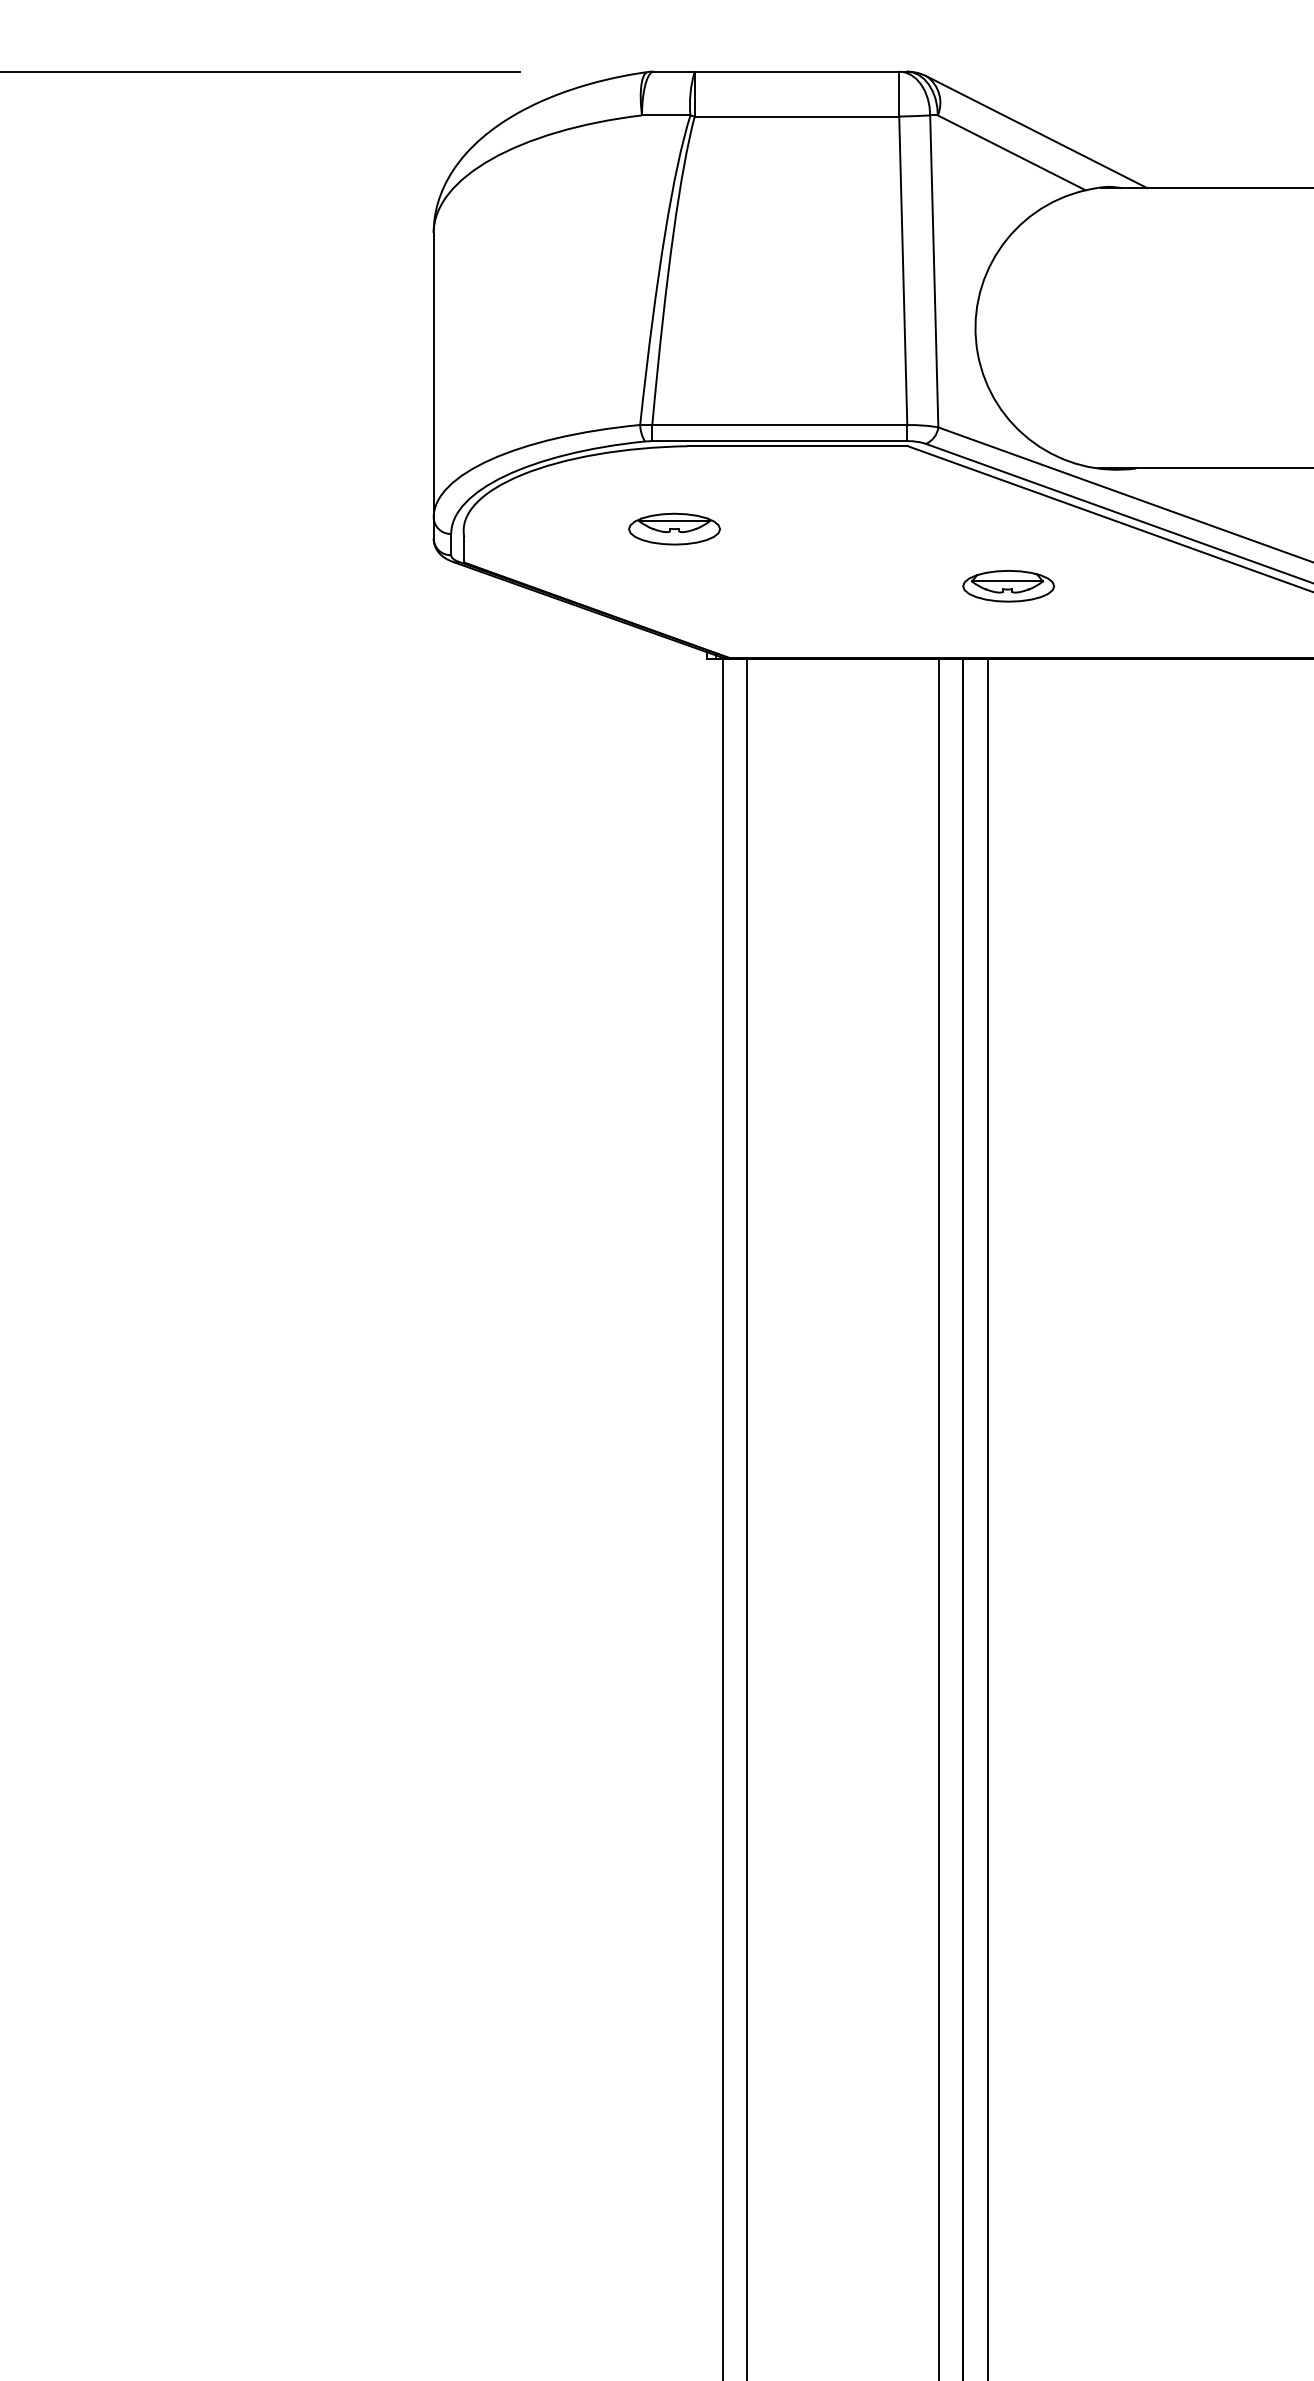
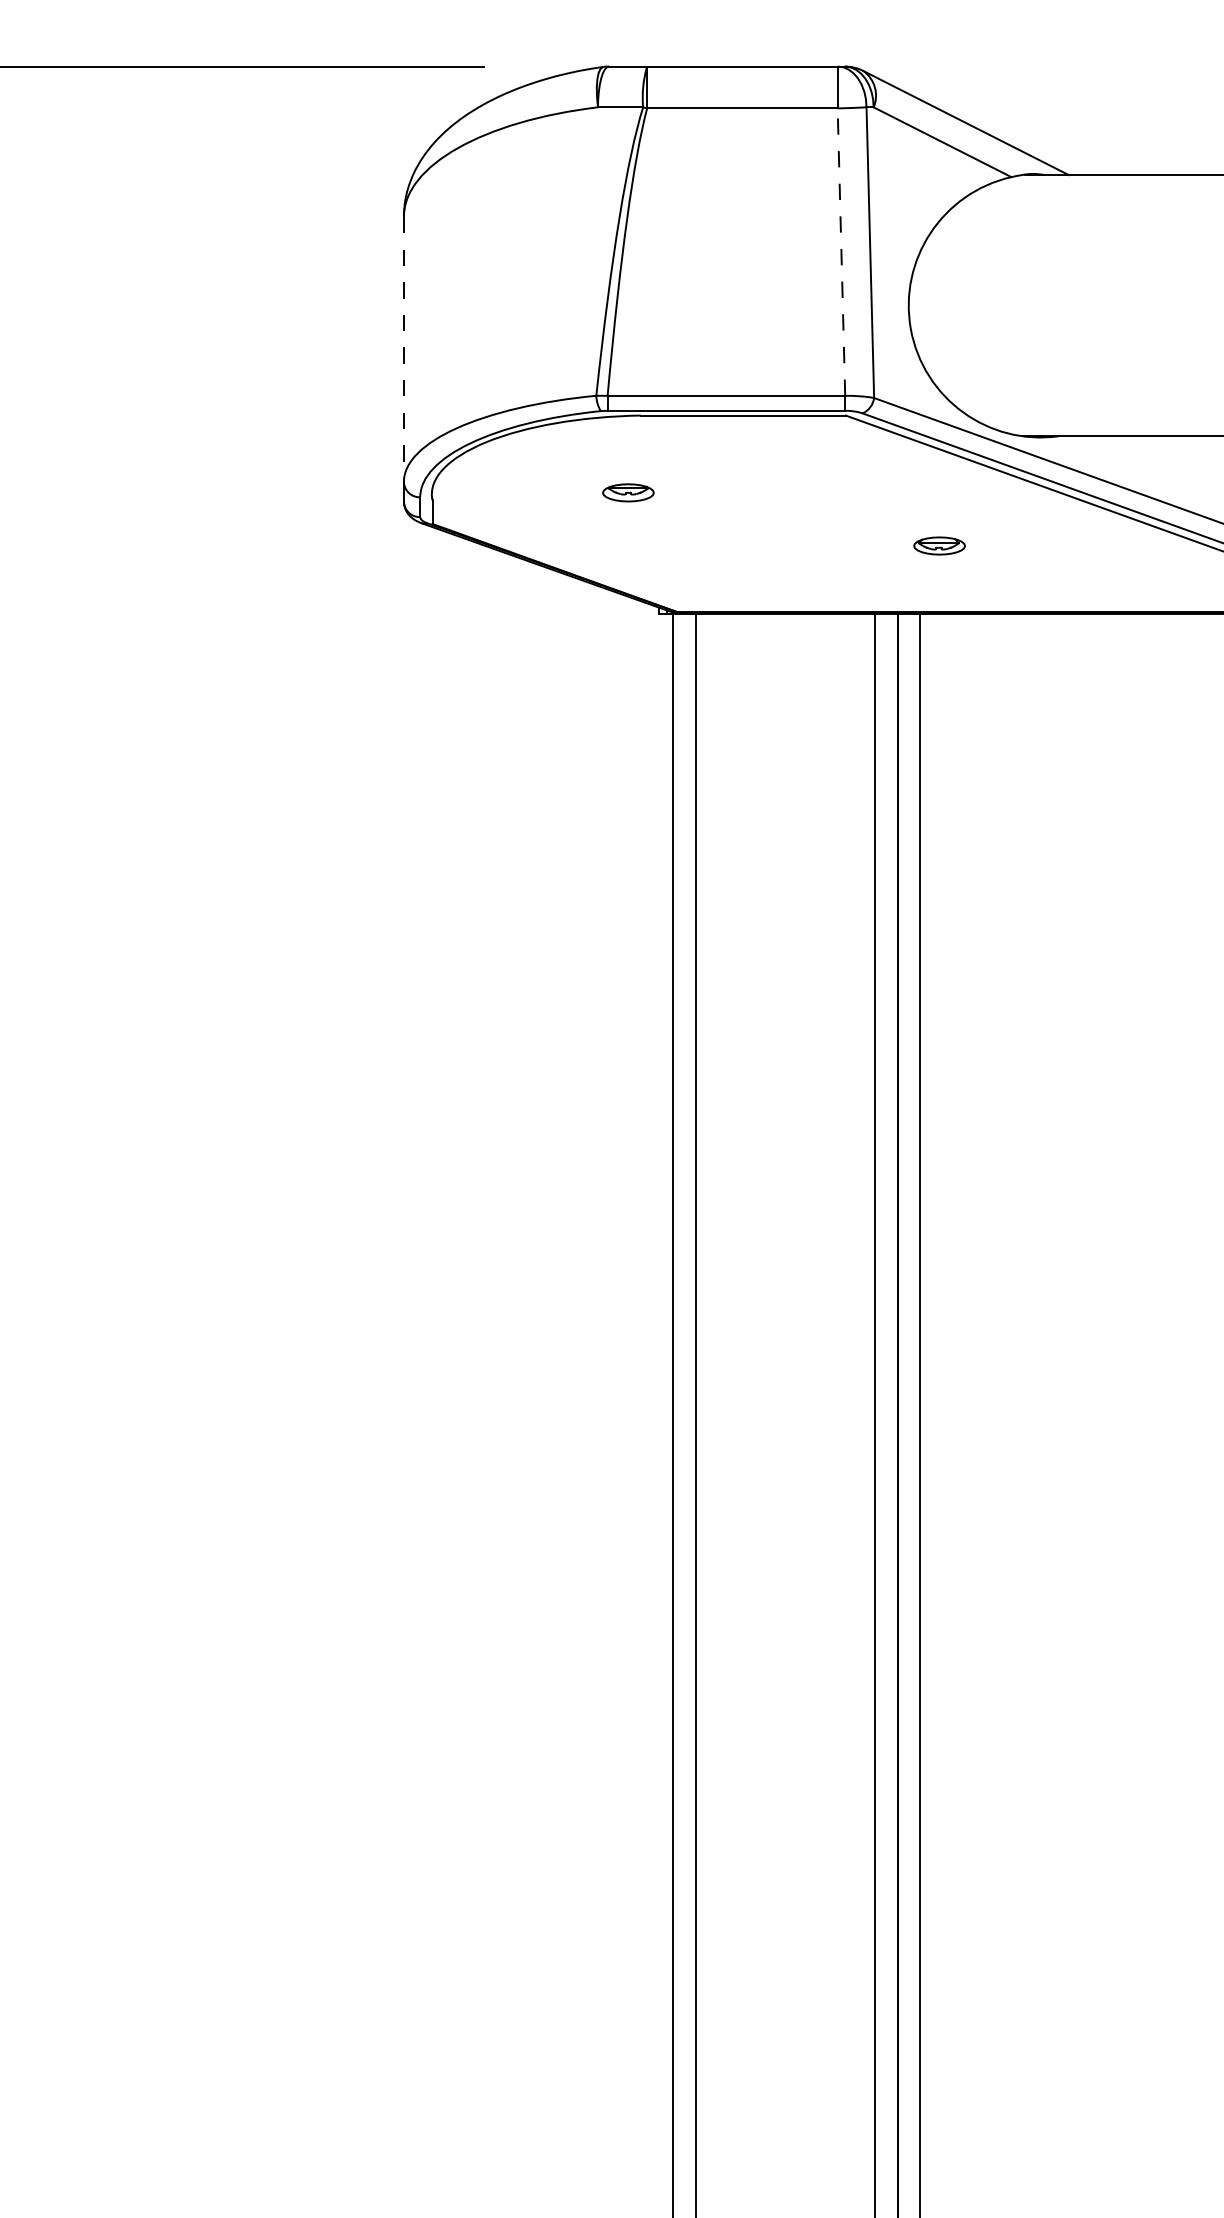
line: (903, 271) -> (841, 252), solid -> dashed
line: (433, 375) -> (403, 349), solid -> dashed
part: (674, 528) -> (628, 492), size x0.6
part: (1008, 585) -> (939, 545), size x0.6

